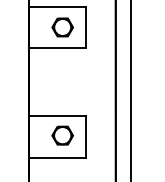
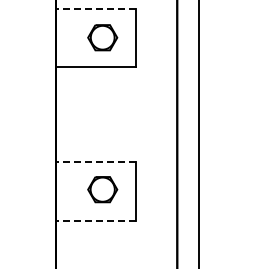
line: (57, 6) -> (95, 8), solid -> dashed
line: (57, 116) -> (95, 162), solid -> dashed
line: (57, 157) -> (95, 220), solid -> dashed

